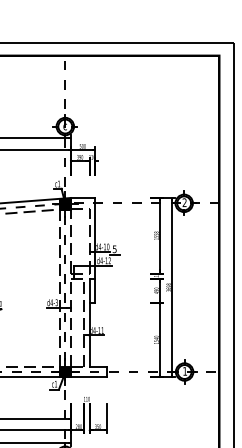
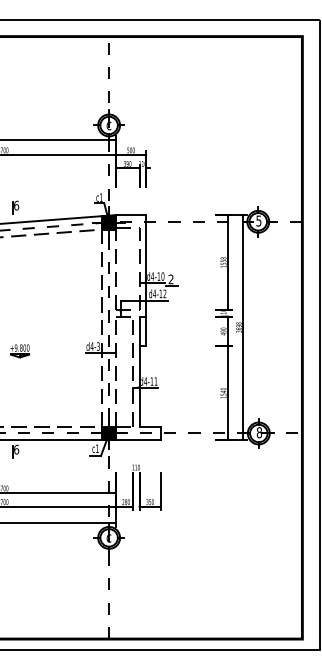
text: (184, 202) -> (258, 220), 2 -> 5
text: (114, 249) -> (170, 279), 5 -> 2
text: (185, 371) -> (259, 432), 1 -> 8

